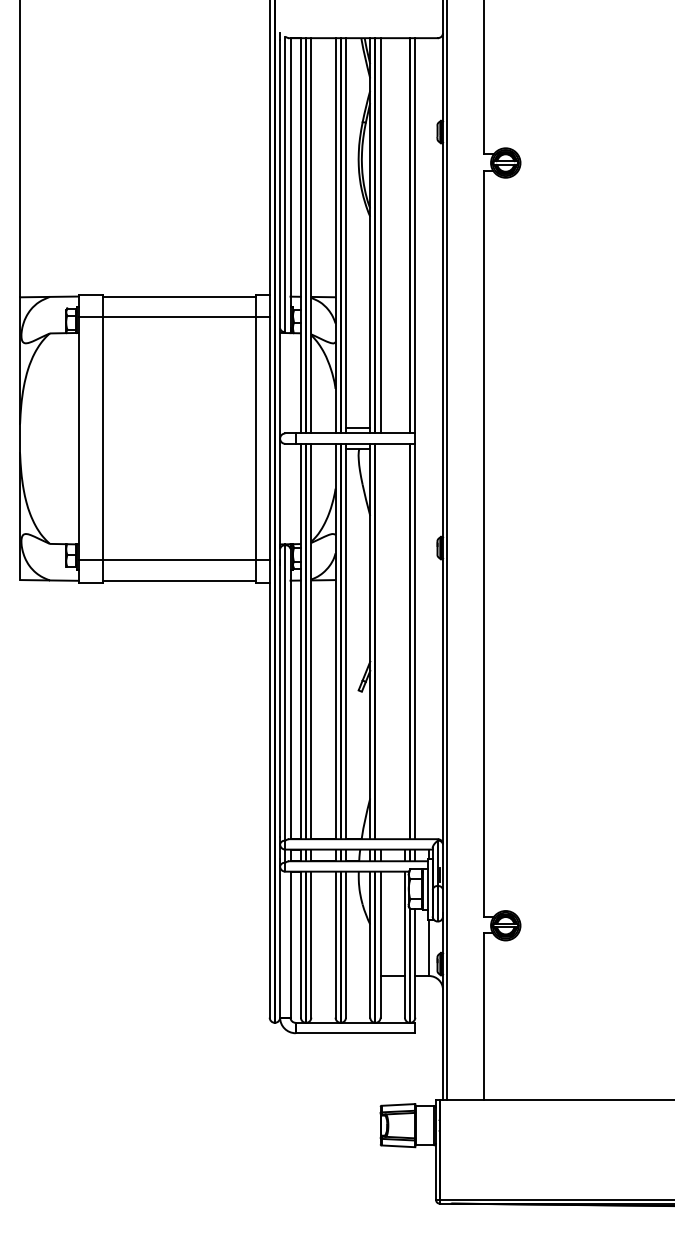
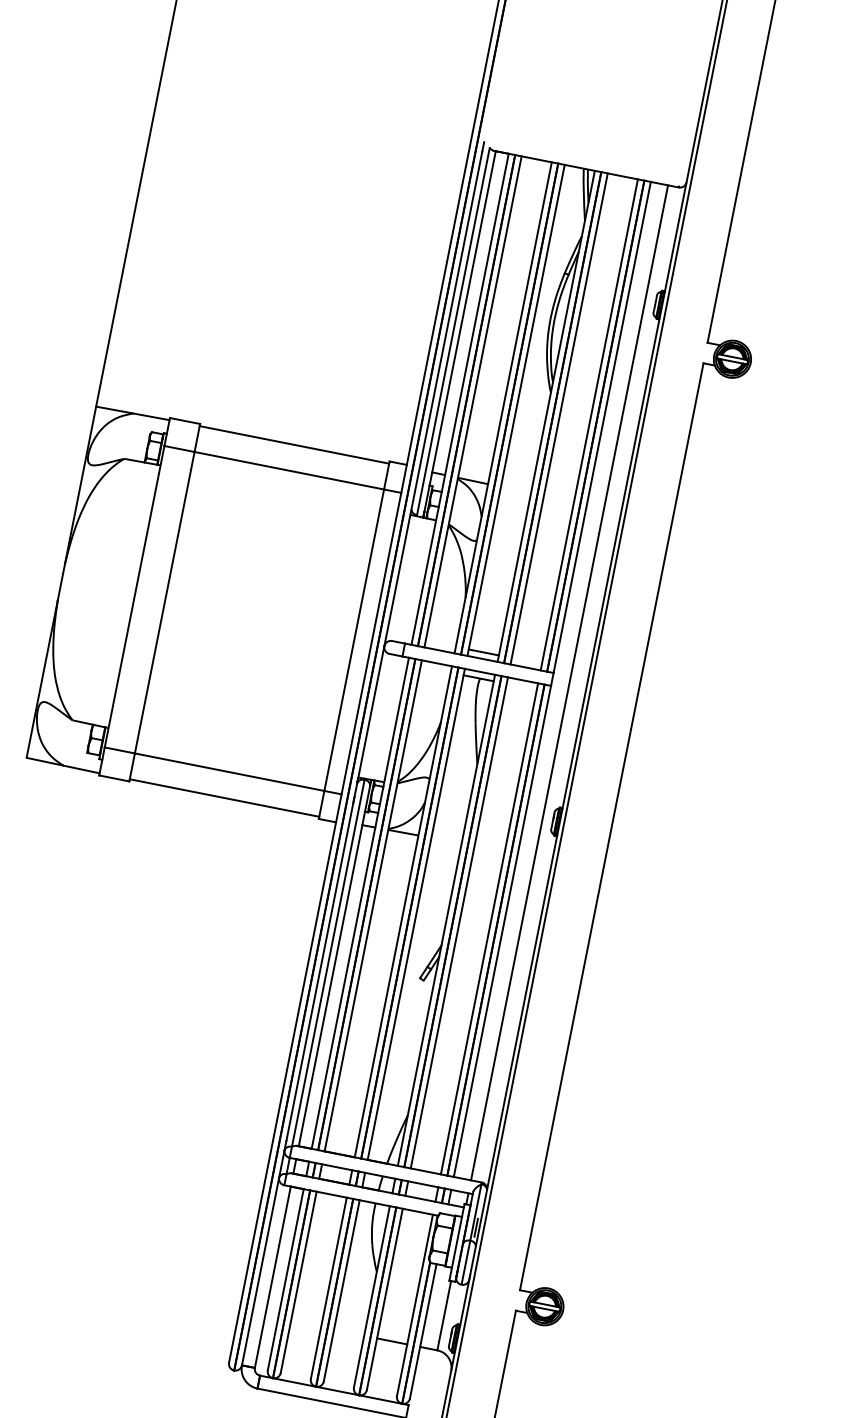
line: (404, 235) -> (588, 424), added
line: (429, 438) -> (569, 682), added
line: (380, 641) -> (459, 922), added
line: (404, 641) -> (489, 928), added

